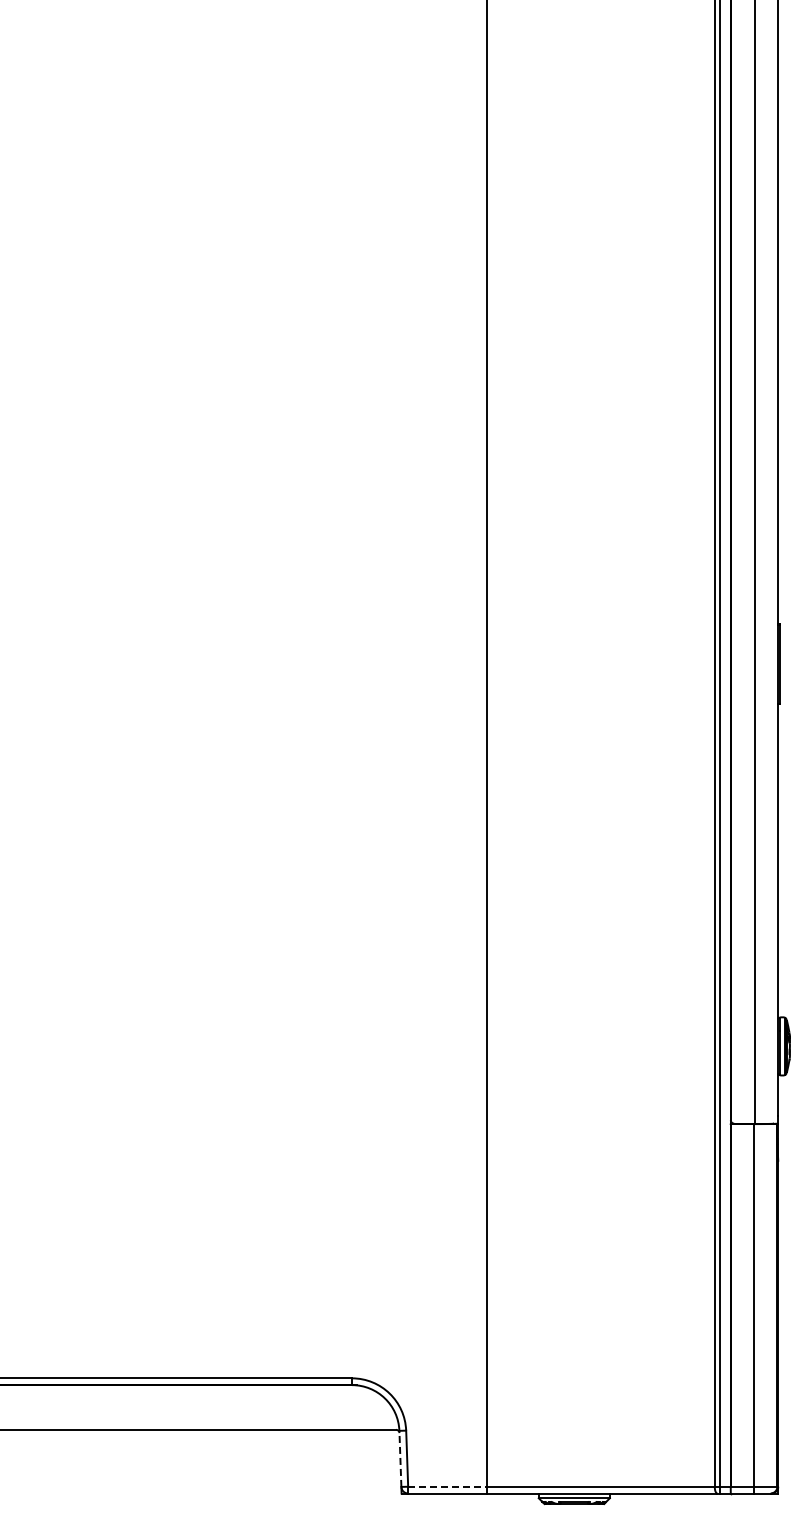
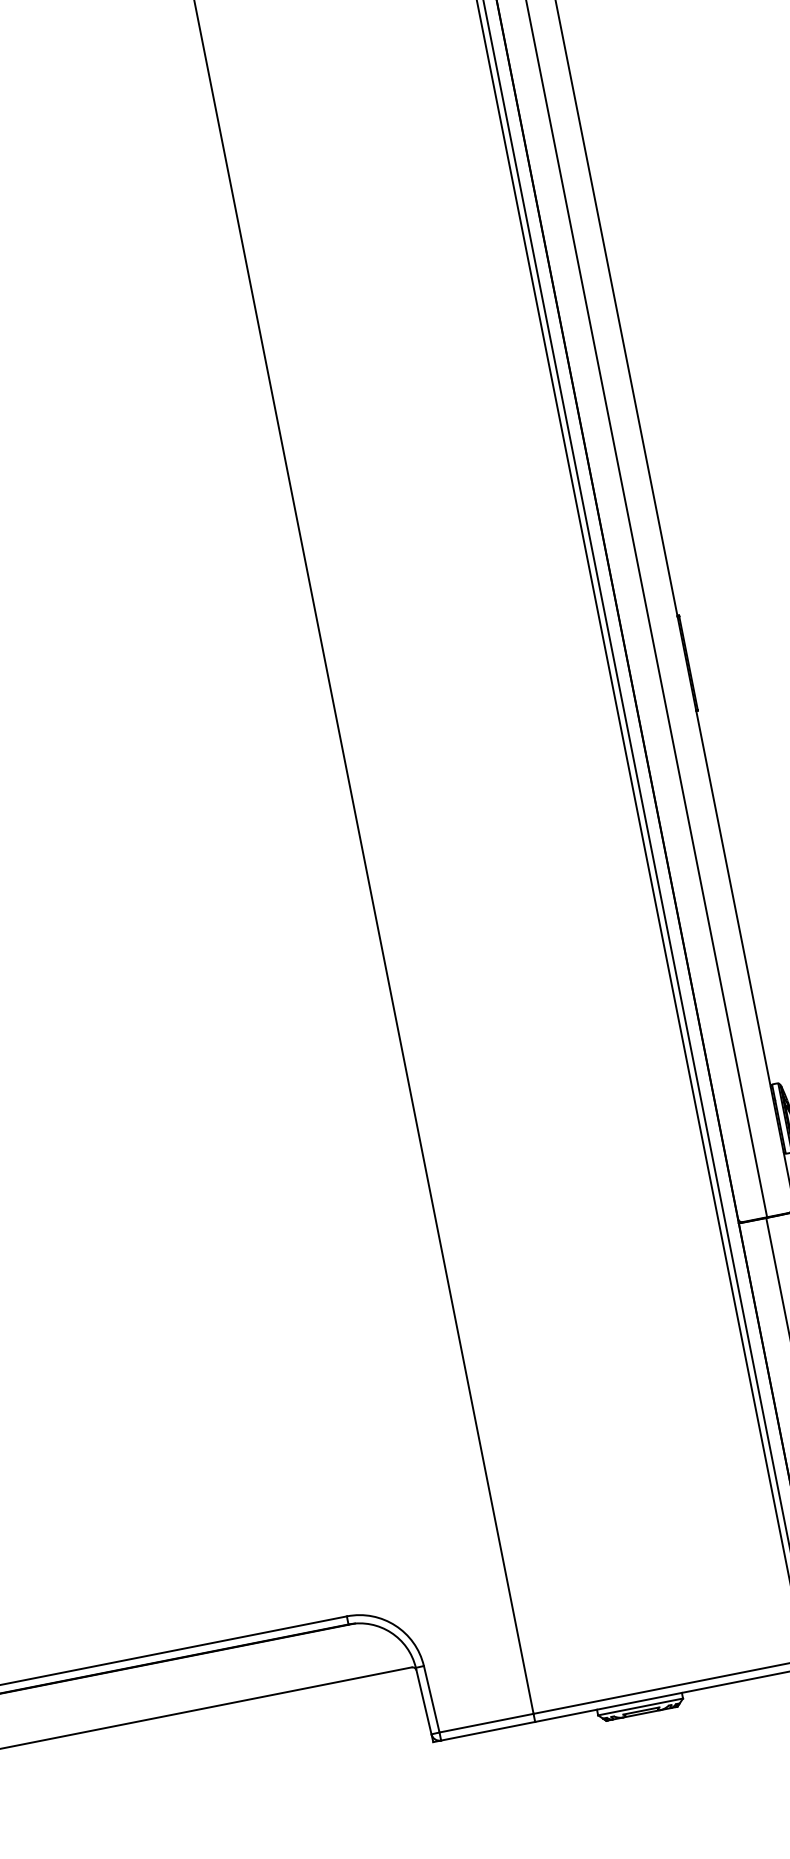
line: (400, 1458) -> (423, 1700), dashed -> solid
line: (448, 1486) -> (487, 1722), dashed -> solid

